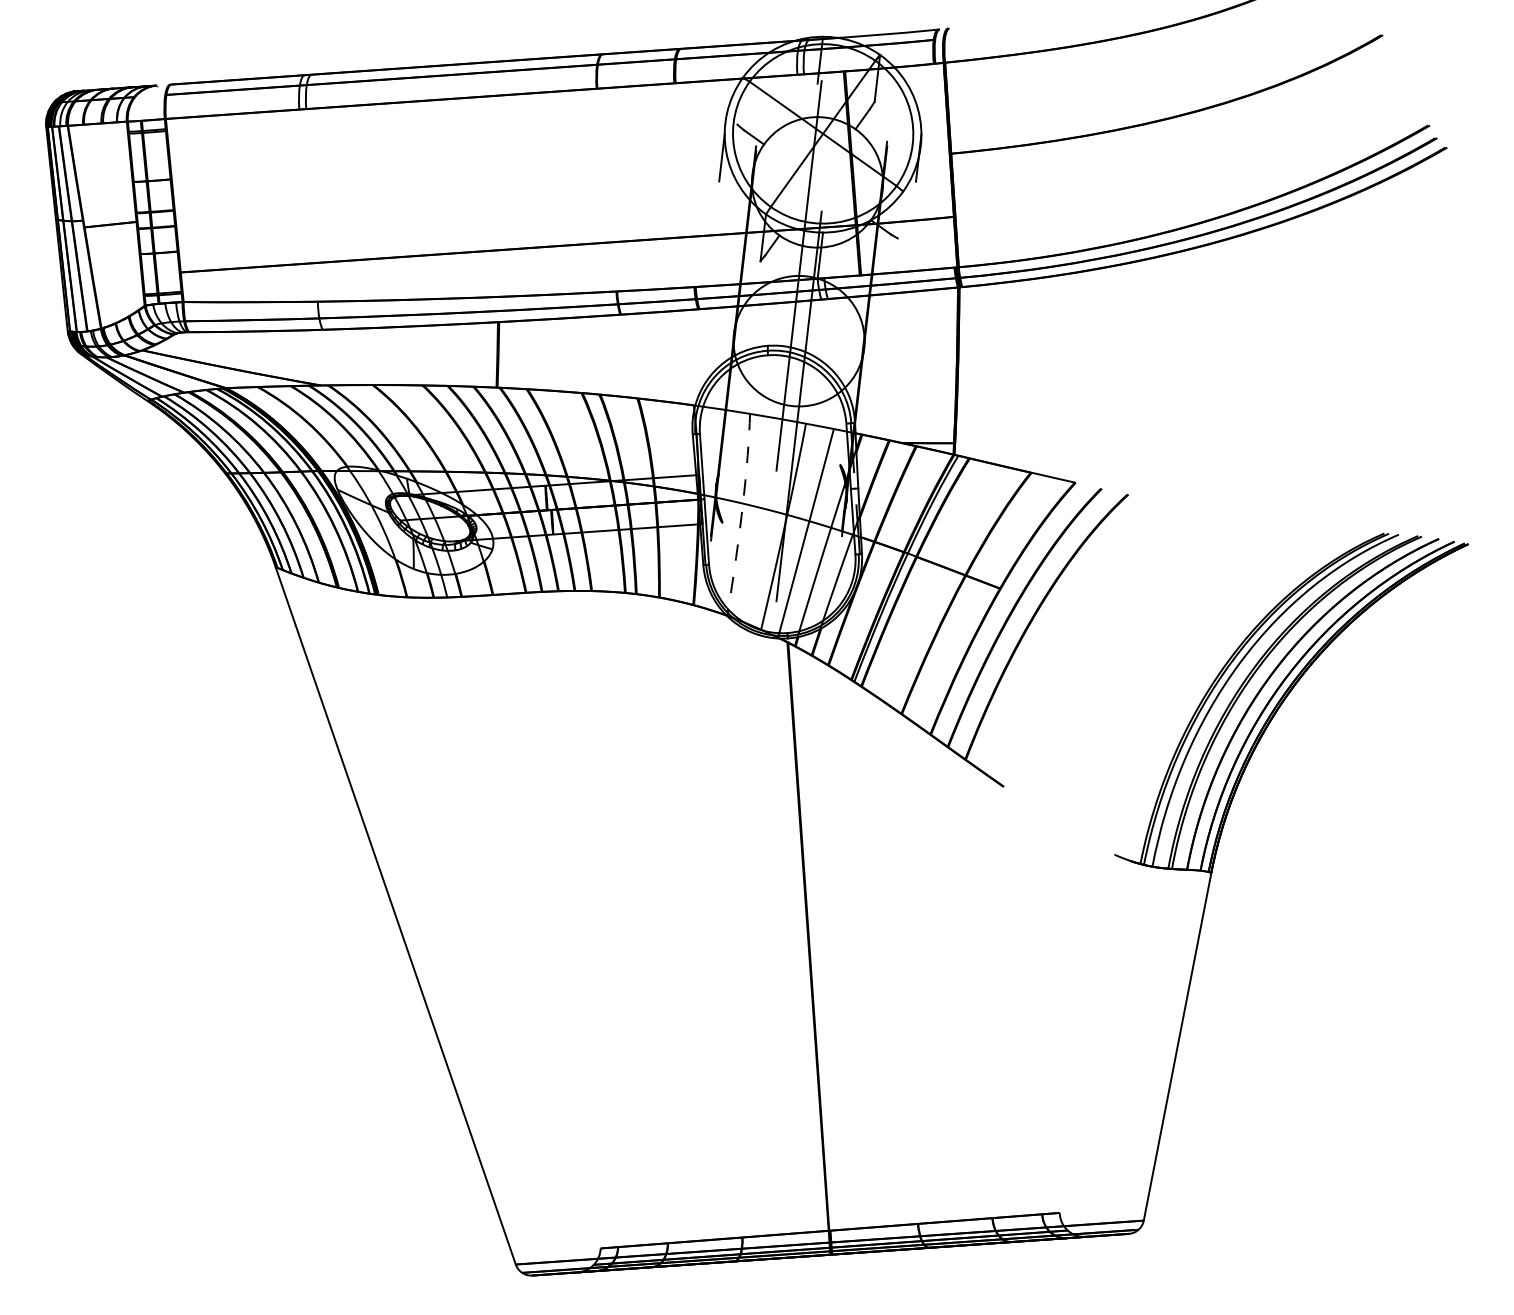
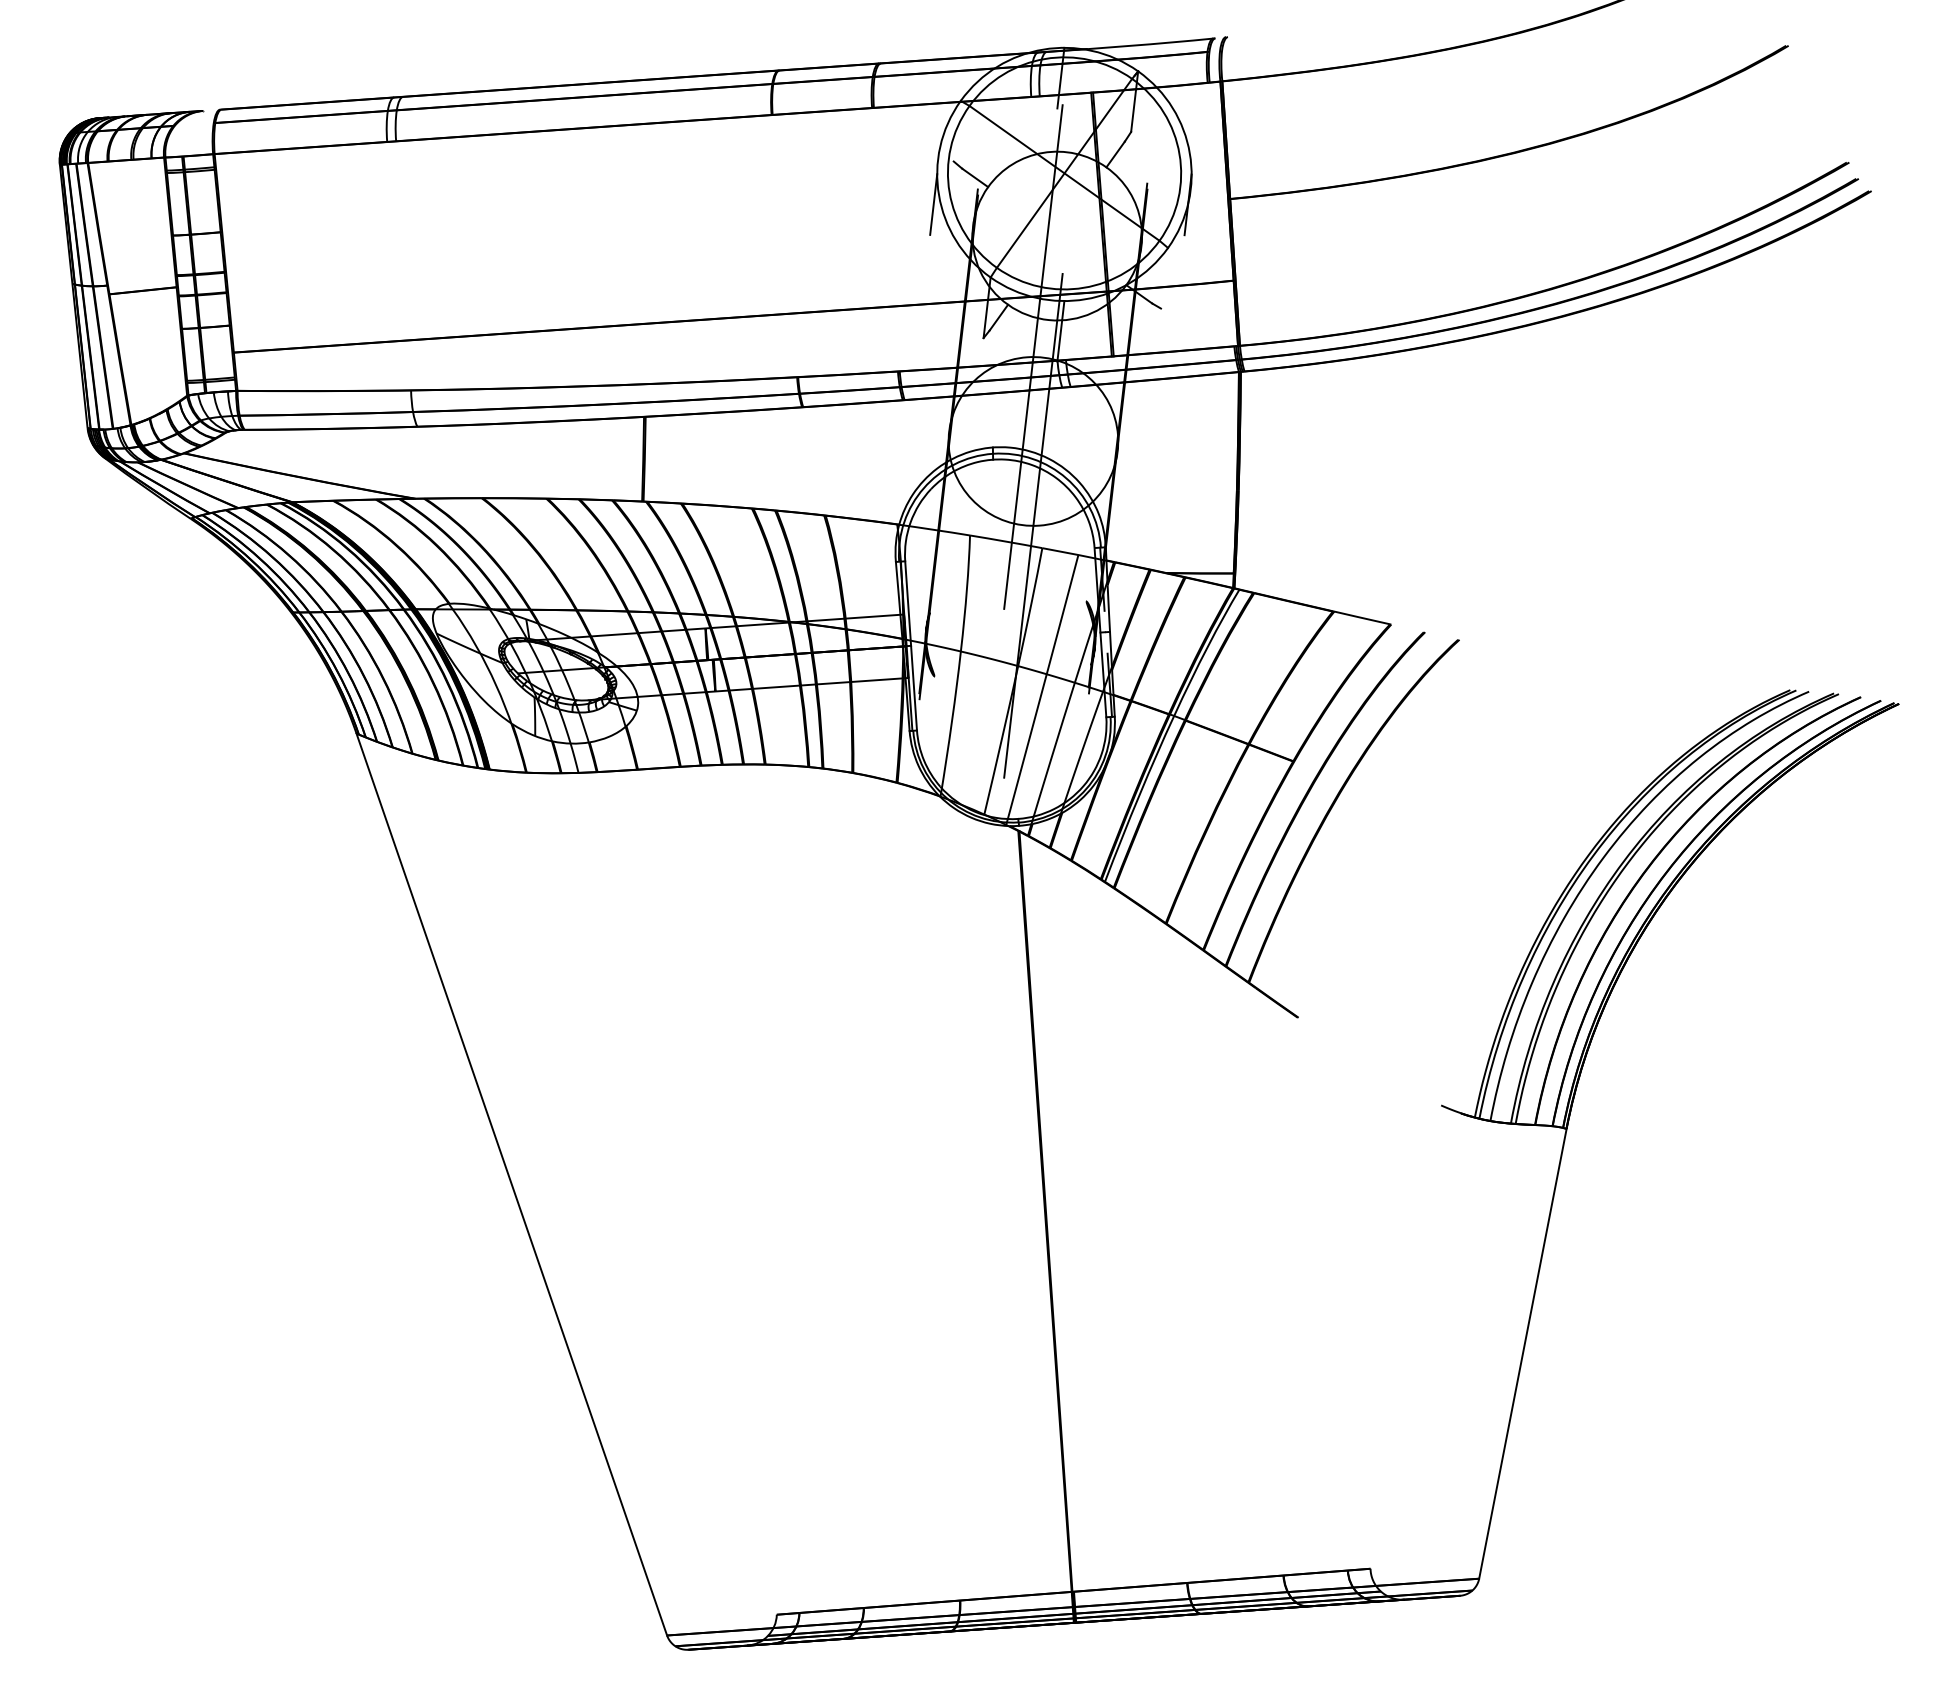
arc: (741, 513) -> (959, 664), dashed -> solid

